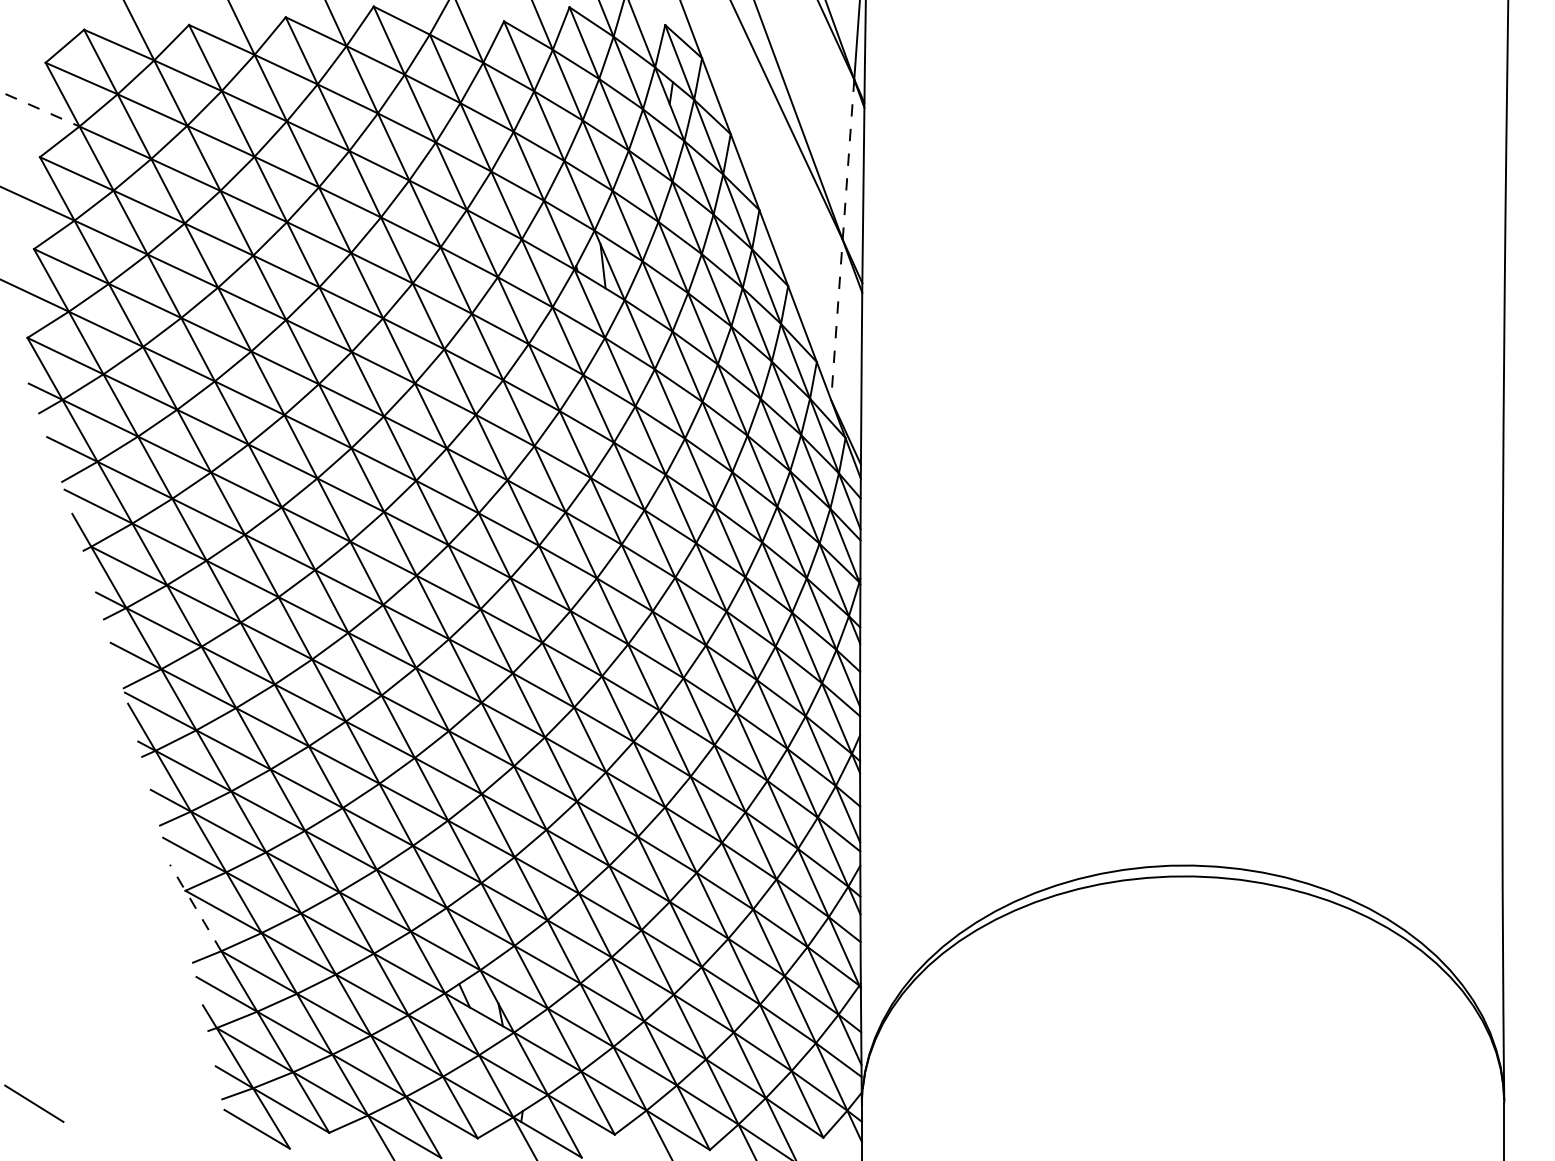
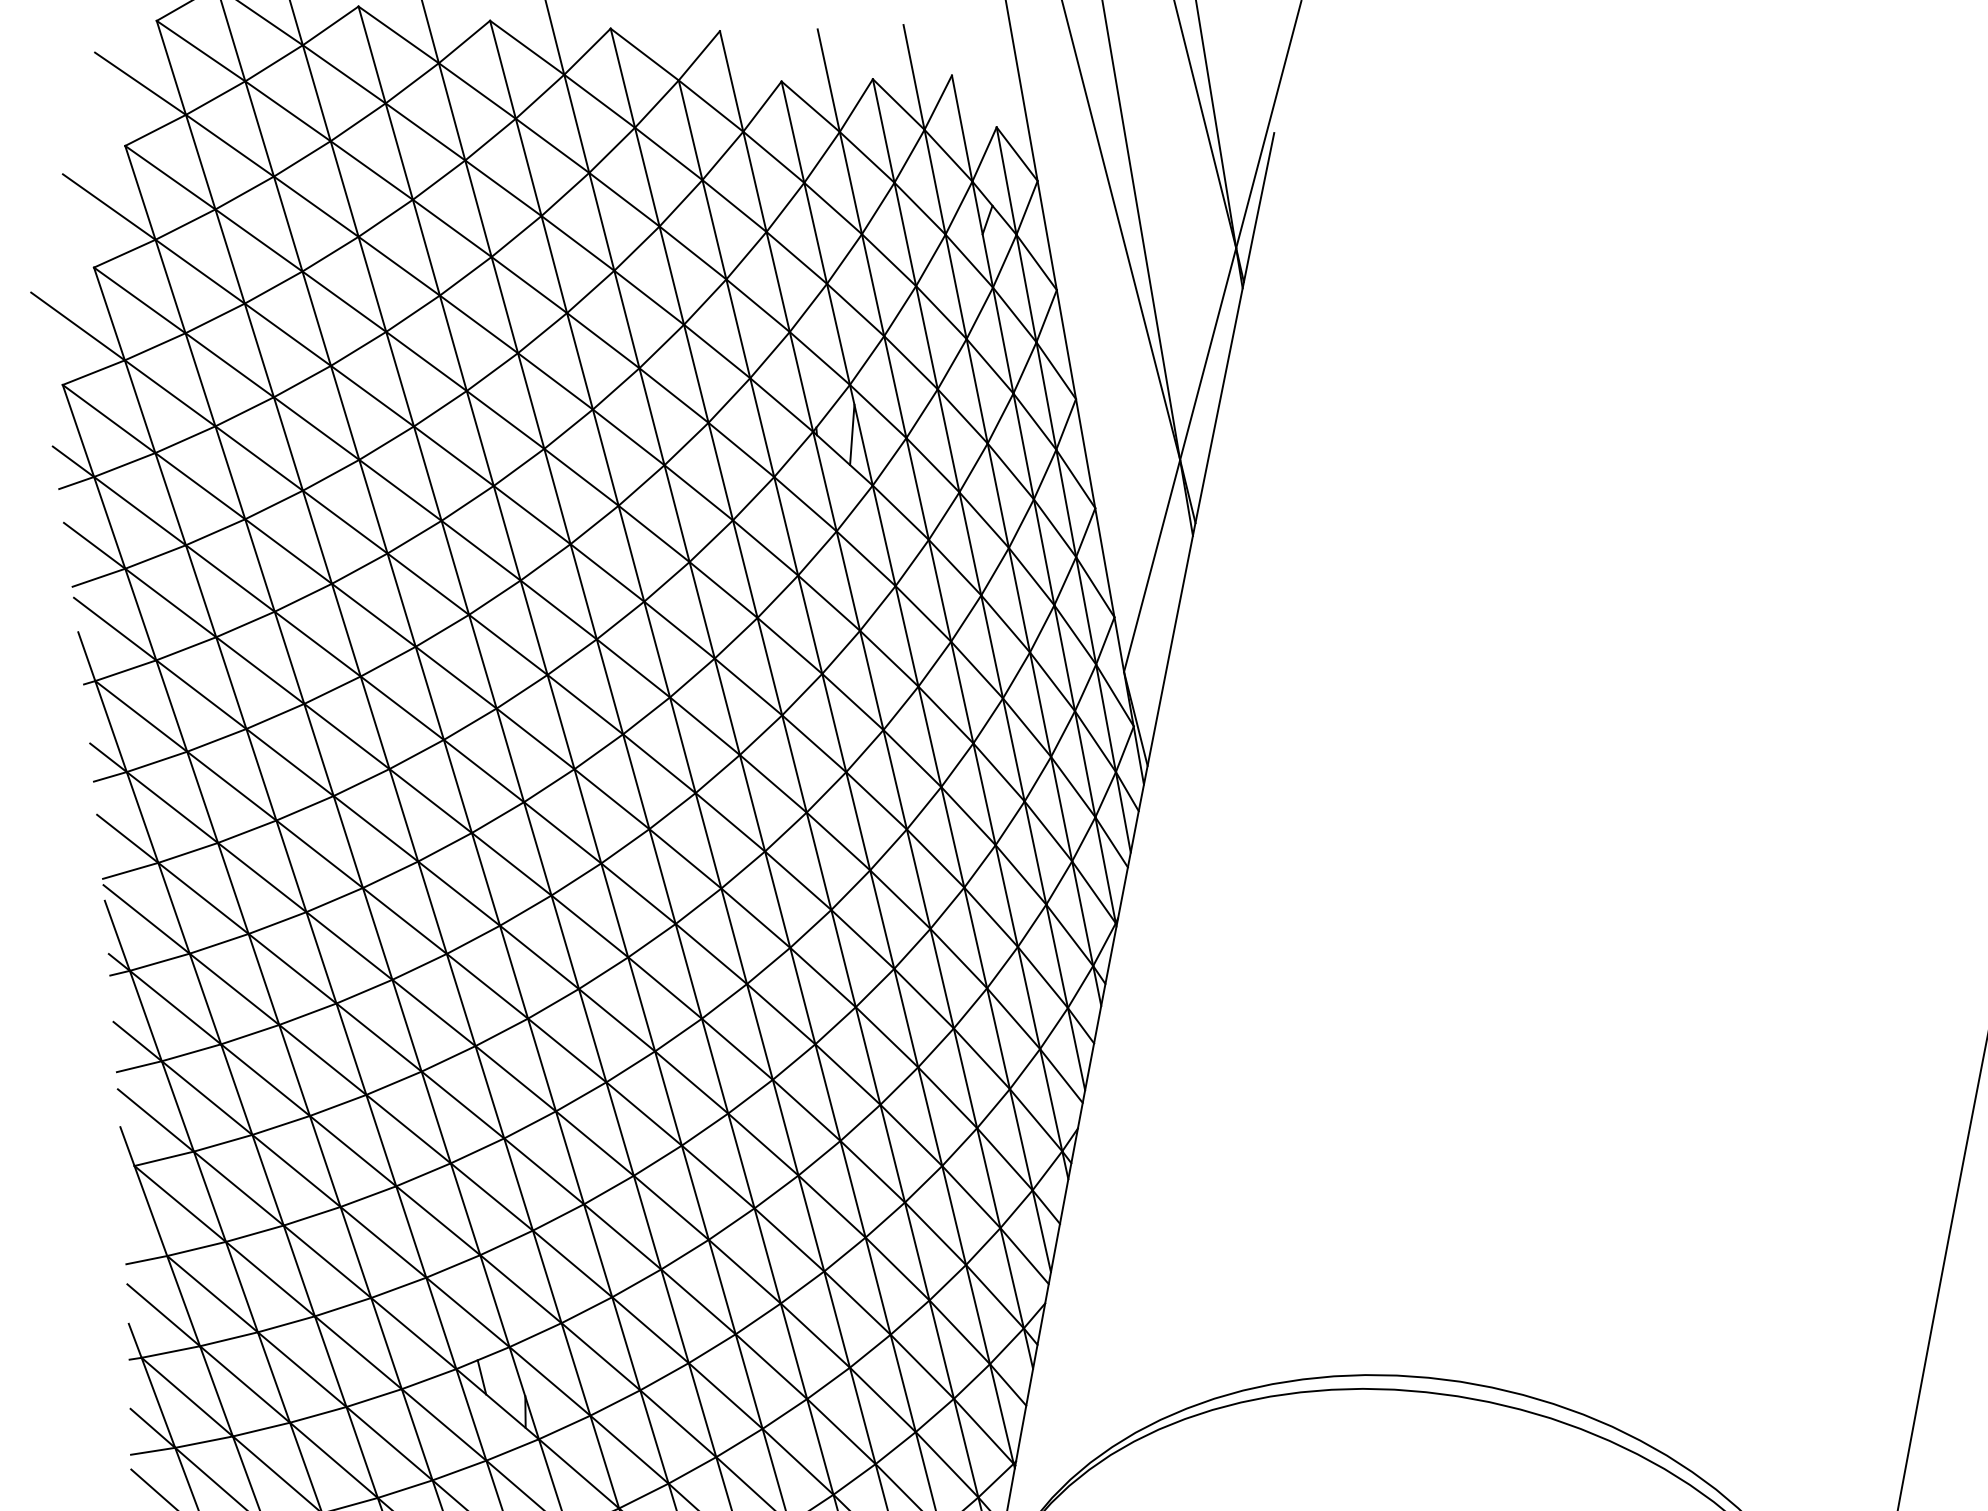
line: (42, 110) -> (140, 84), dashed -> solid
line: (842, 239) -> (1179, 459), dashed -> solid
line: (195, 907) -> (143, 1190), dashed -> solid

